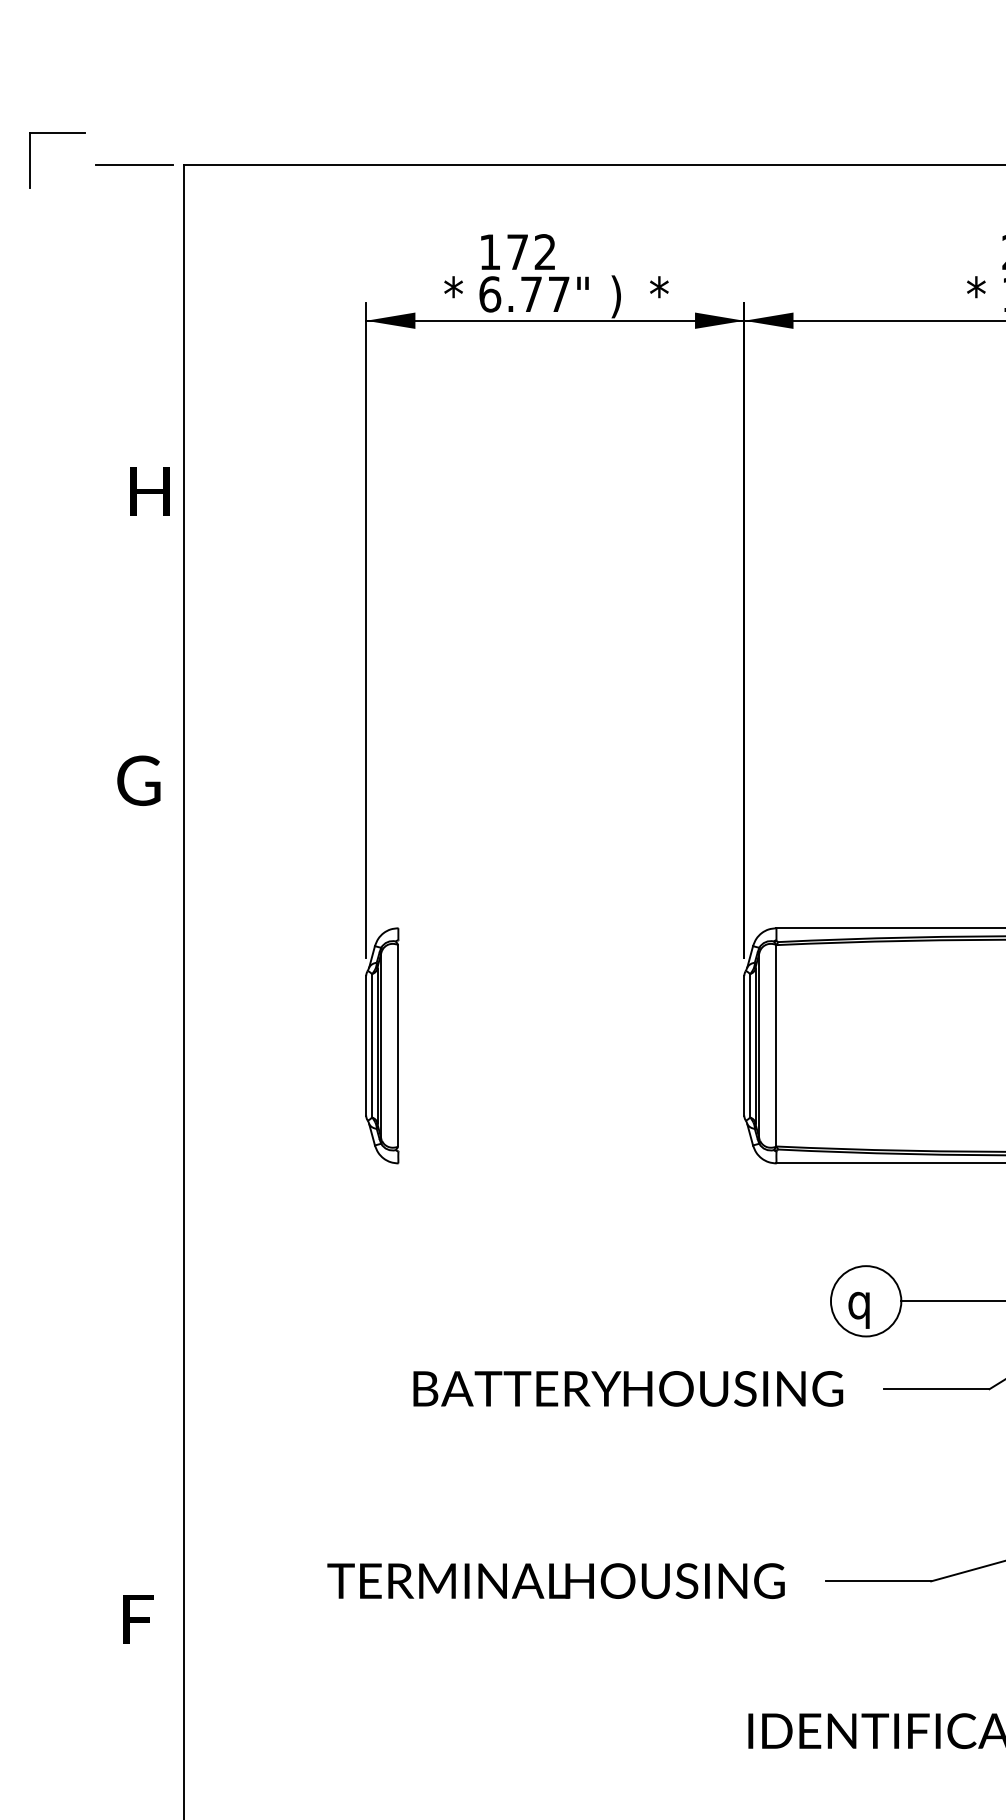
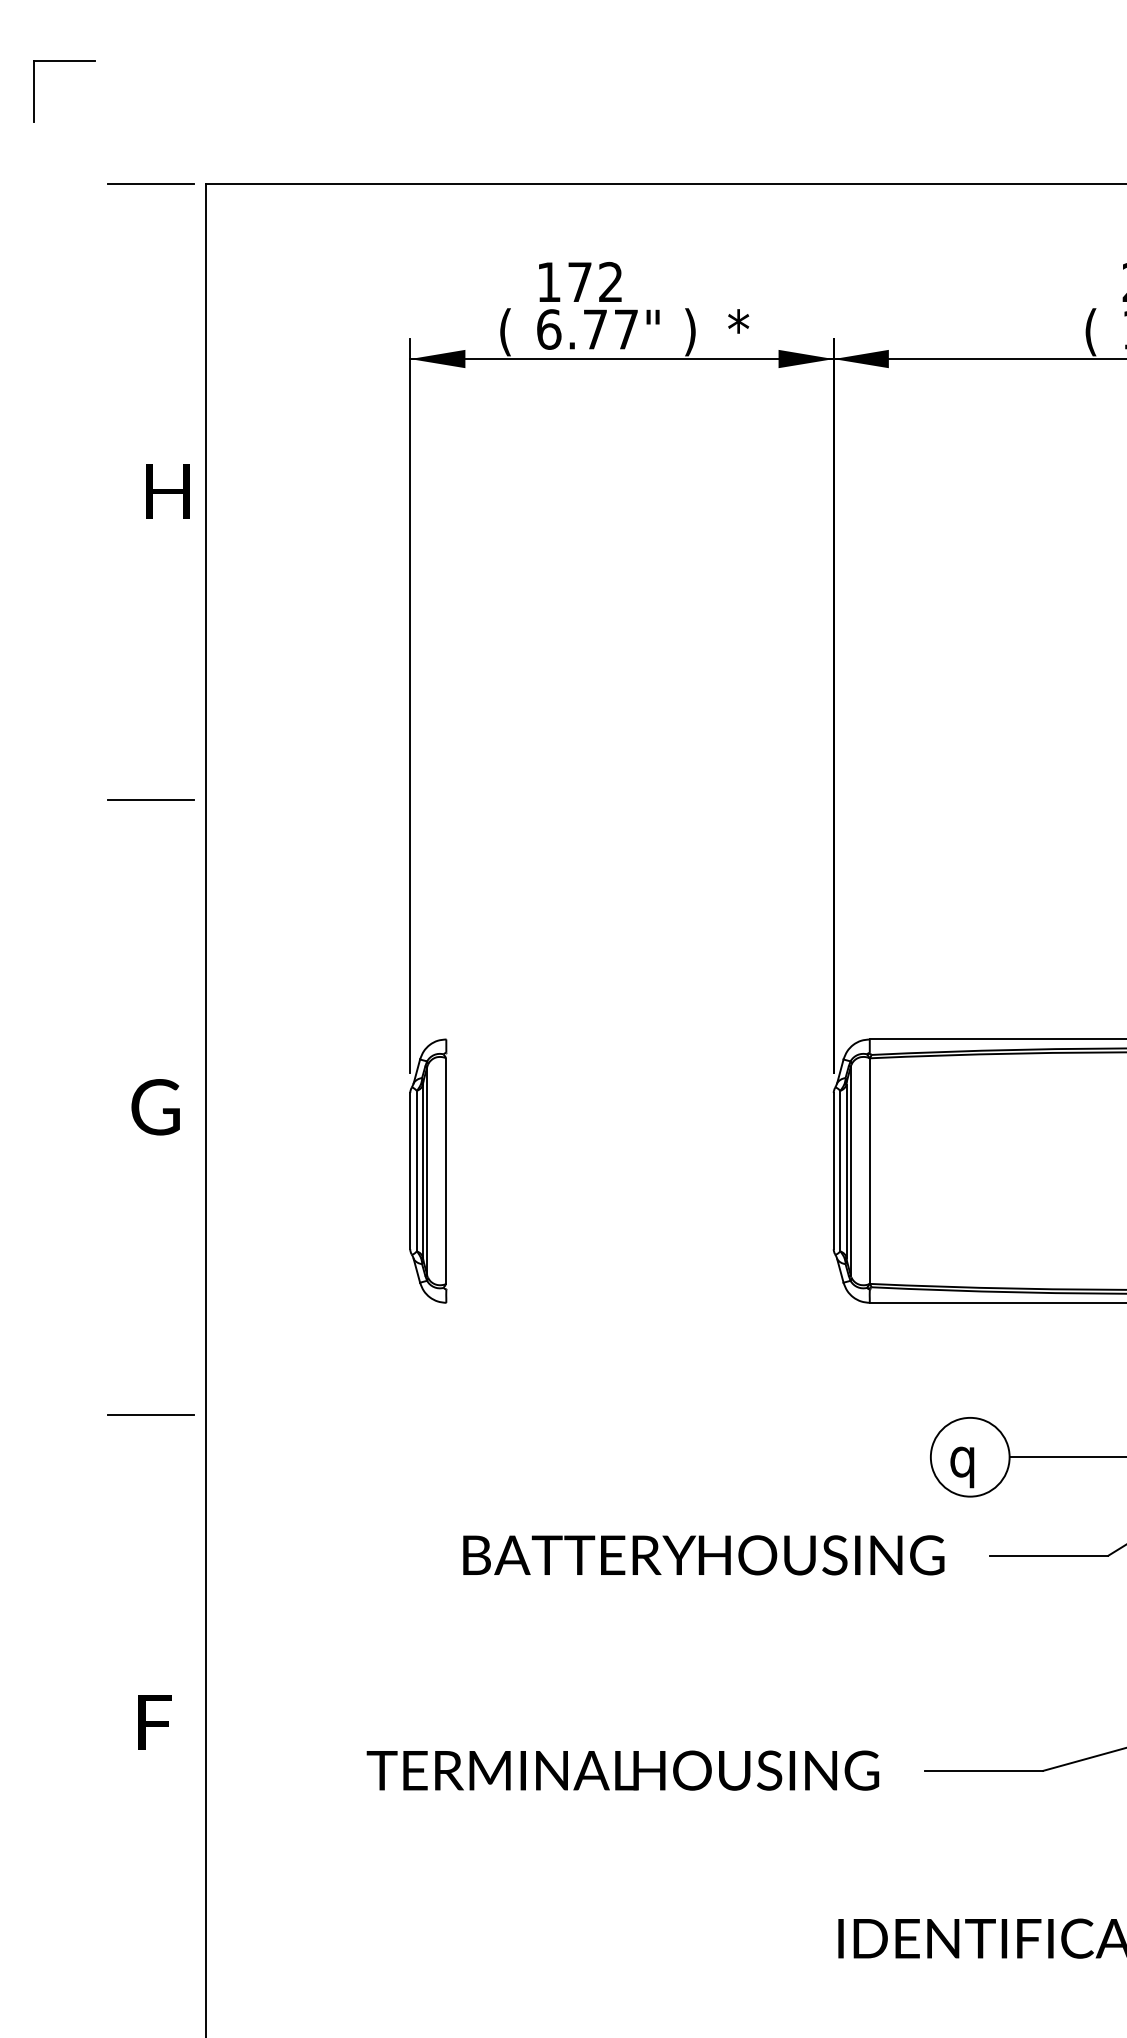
part: (57, 133) -> (64, 61), moved
text: (453, 296) -> (508, 331), * -> (
text: (976, 296) -> (1093, 331), * -> (
text: (149, 491) -> (167, 492), moved
line: (134, 714) -> (150, 800), added
text: (138, 780) -> (155, 1106), moved
line: (134, 1263) -> (150, 1414), added
text: (138, 1619) -> (155, 1722), moved

